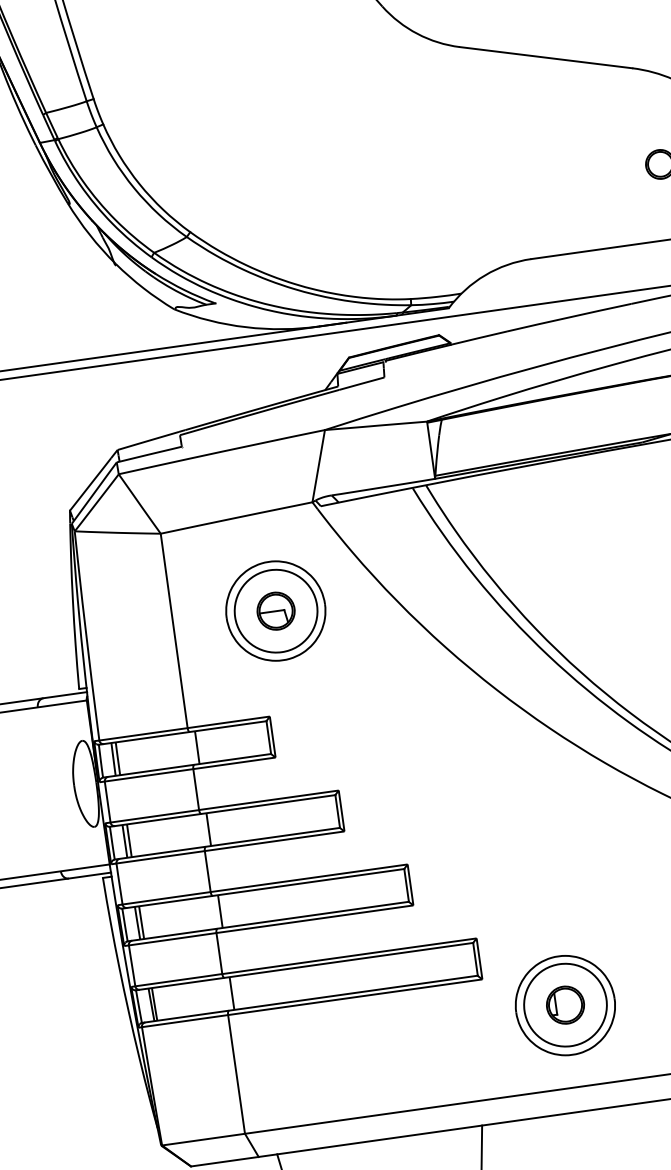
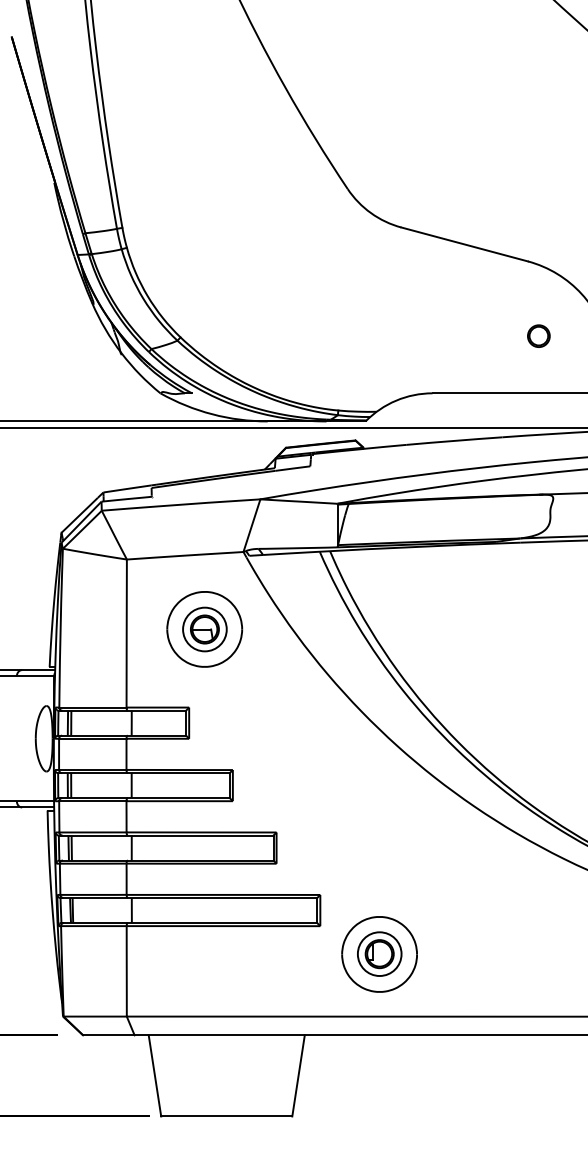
circle: (275, 611) -> (204, 629), size x0.7
circle: (565, 1004) -> (379, 953), size x0.7

